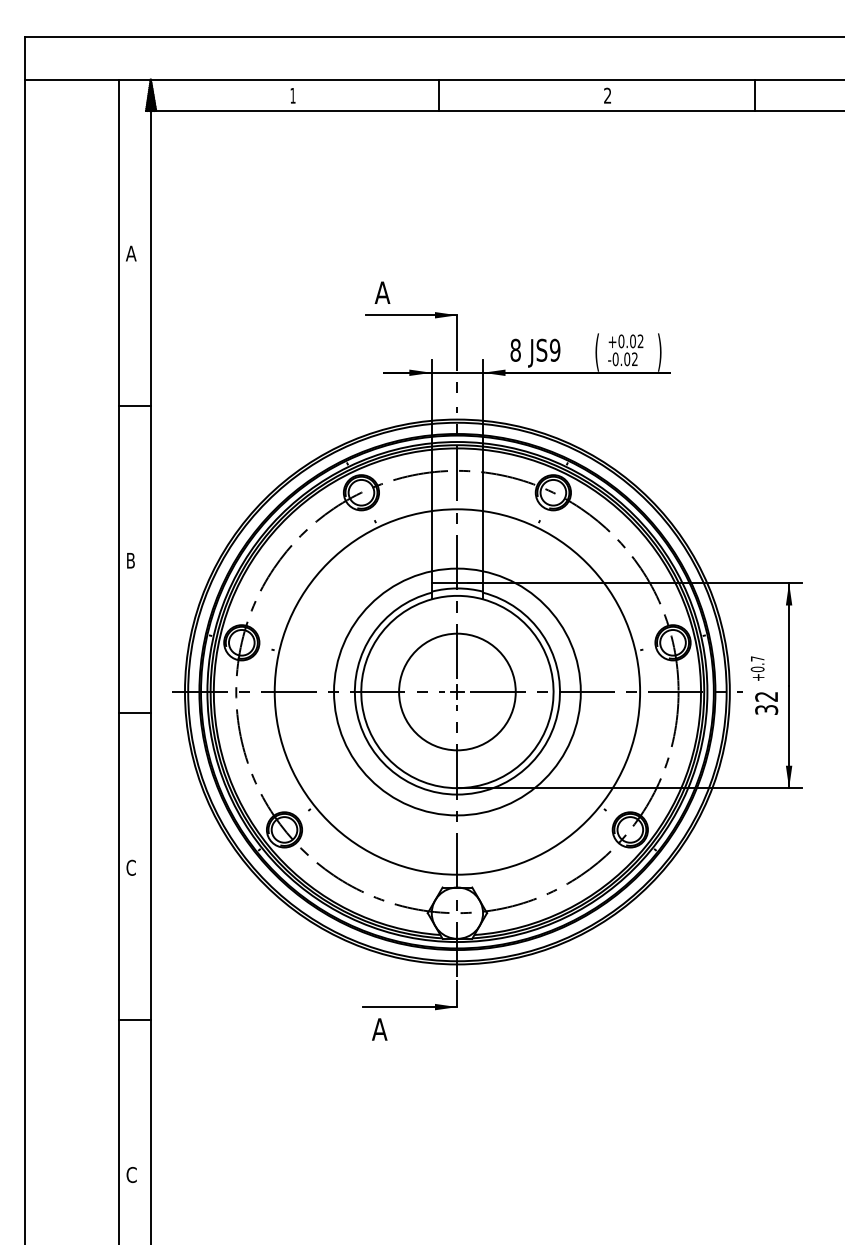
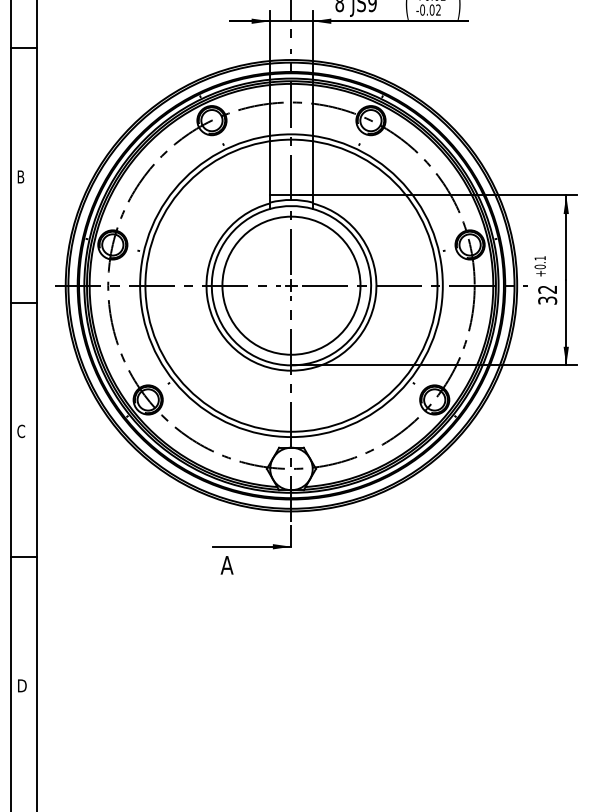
text: (757, 658) -> (540, 257), +0.7 -> +0.1
circle: (457, 691) -> (291, 285), size x1.43
circle: (457, 691) -> (291, 285), size x1.43
text: (131, 1175) -> (21, 686), C -> D

